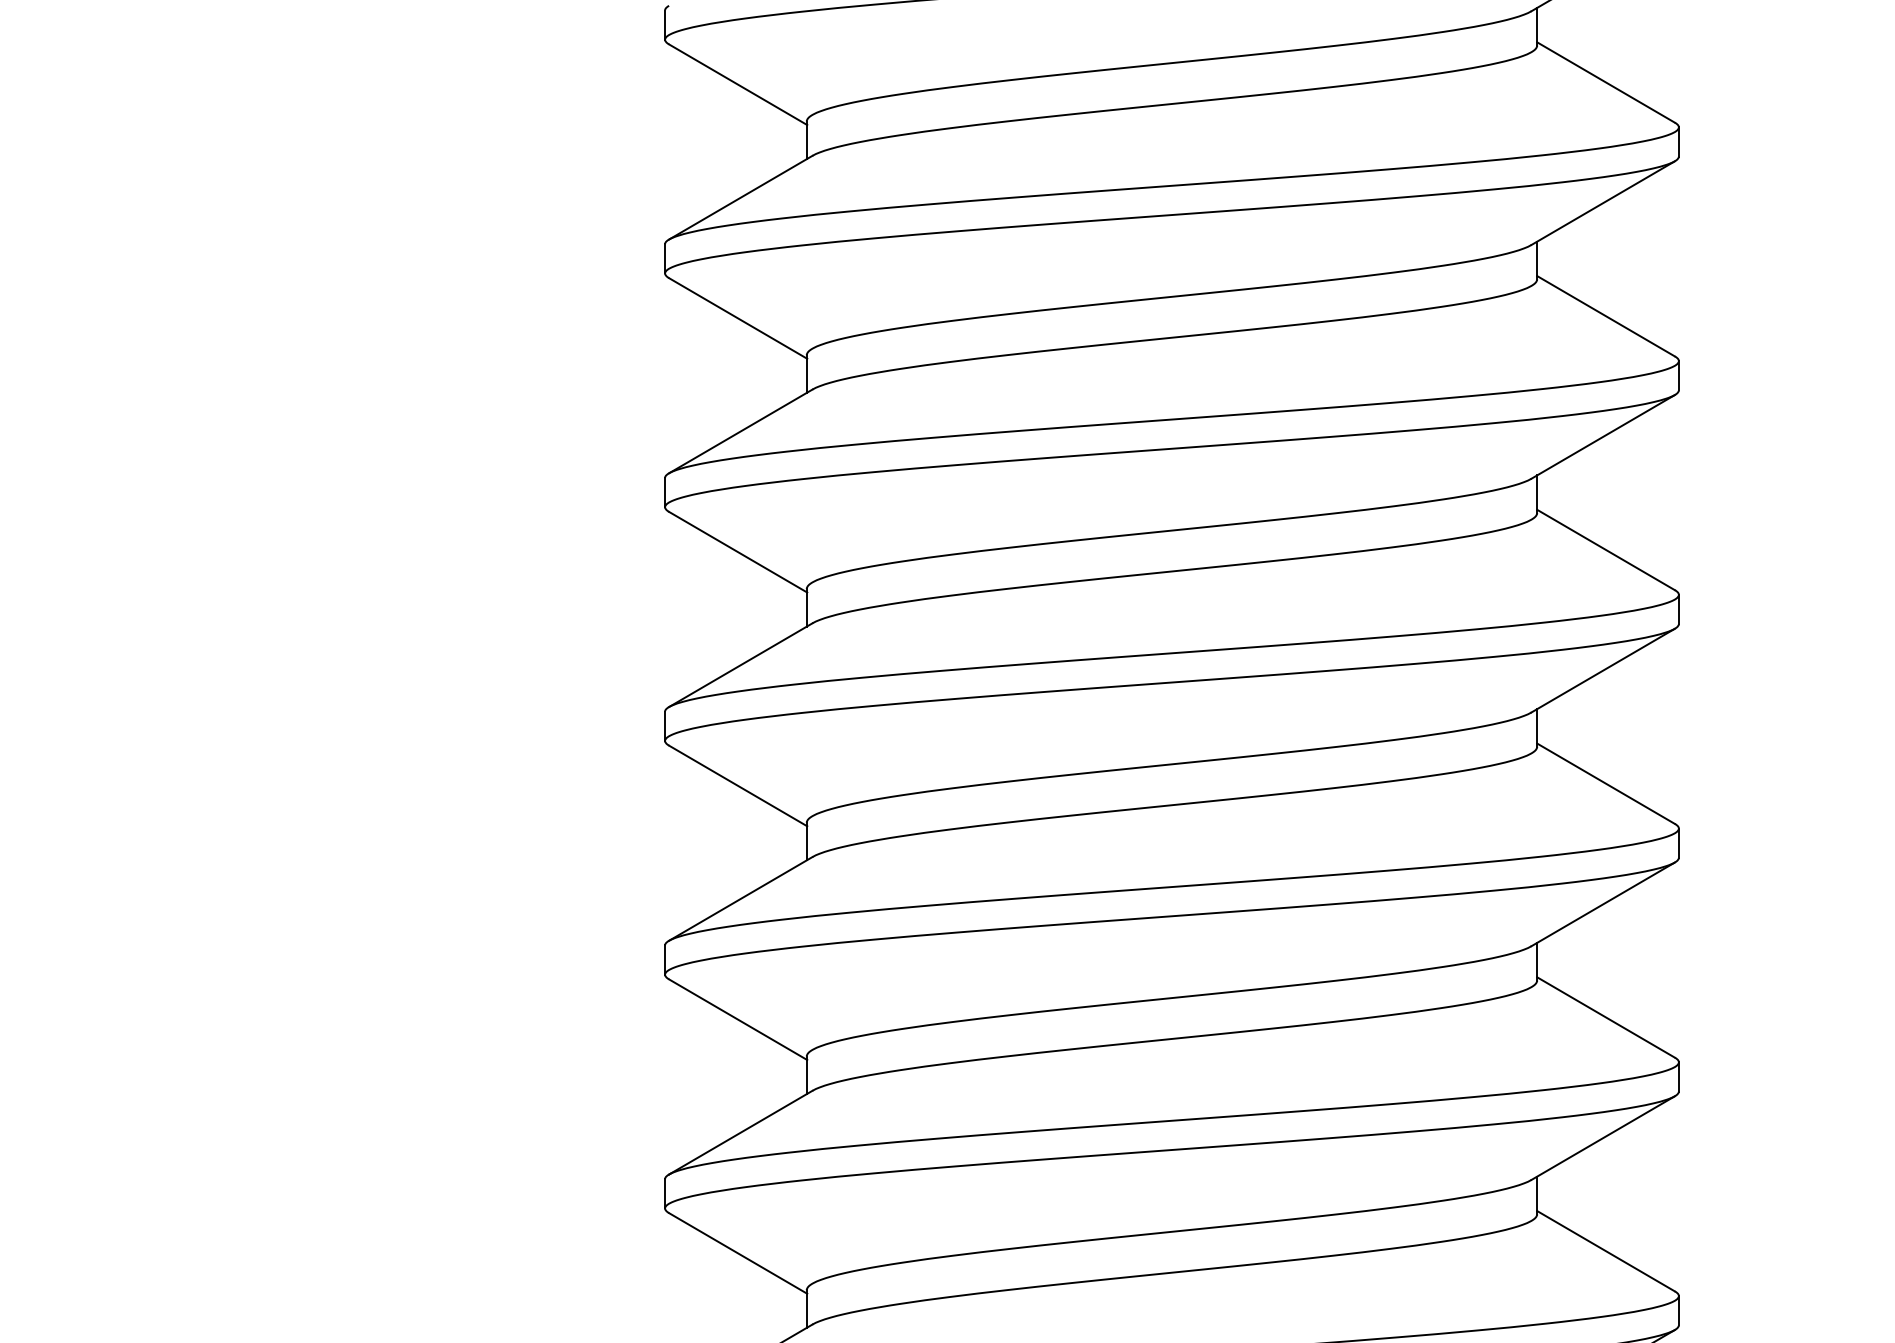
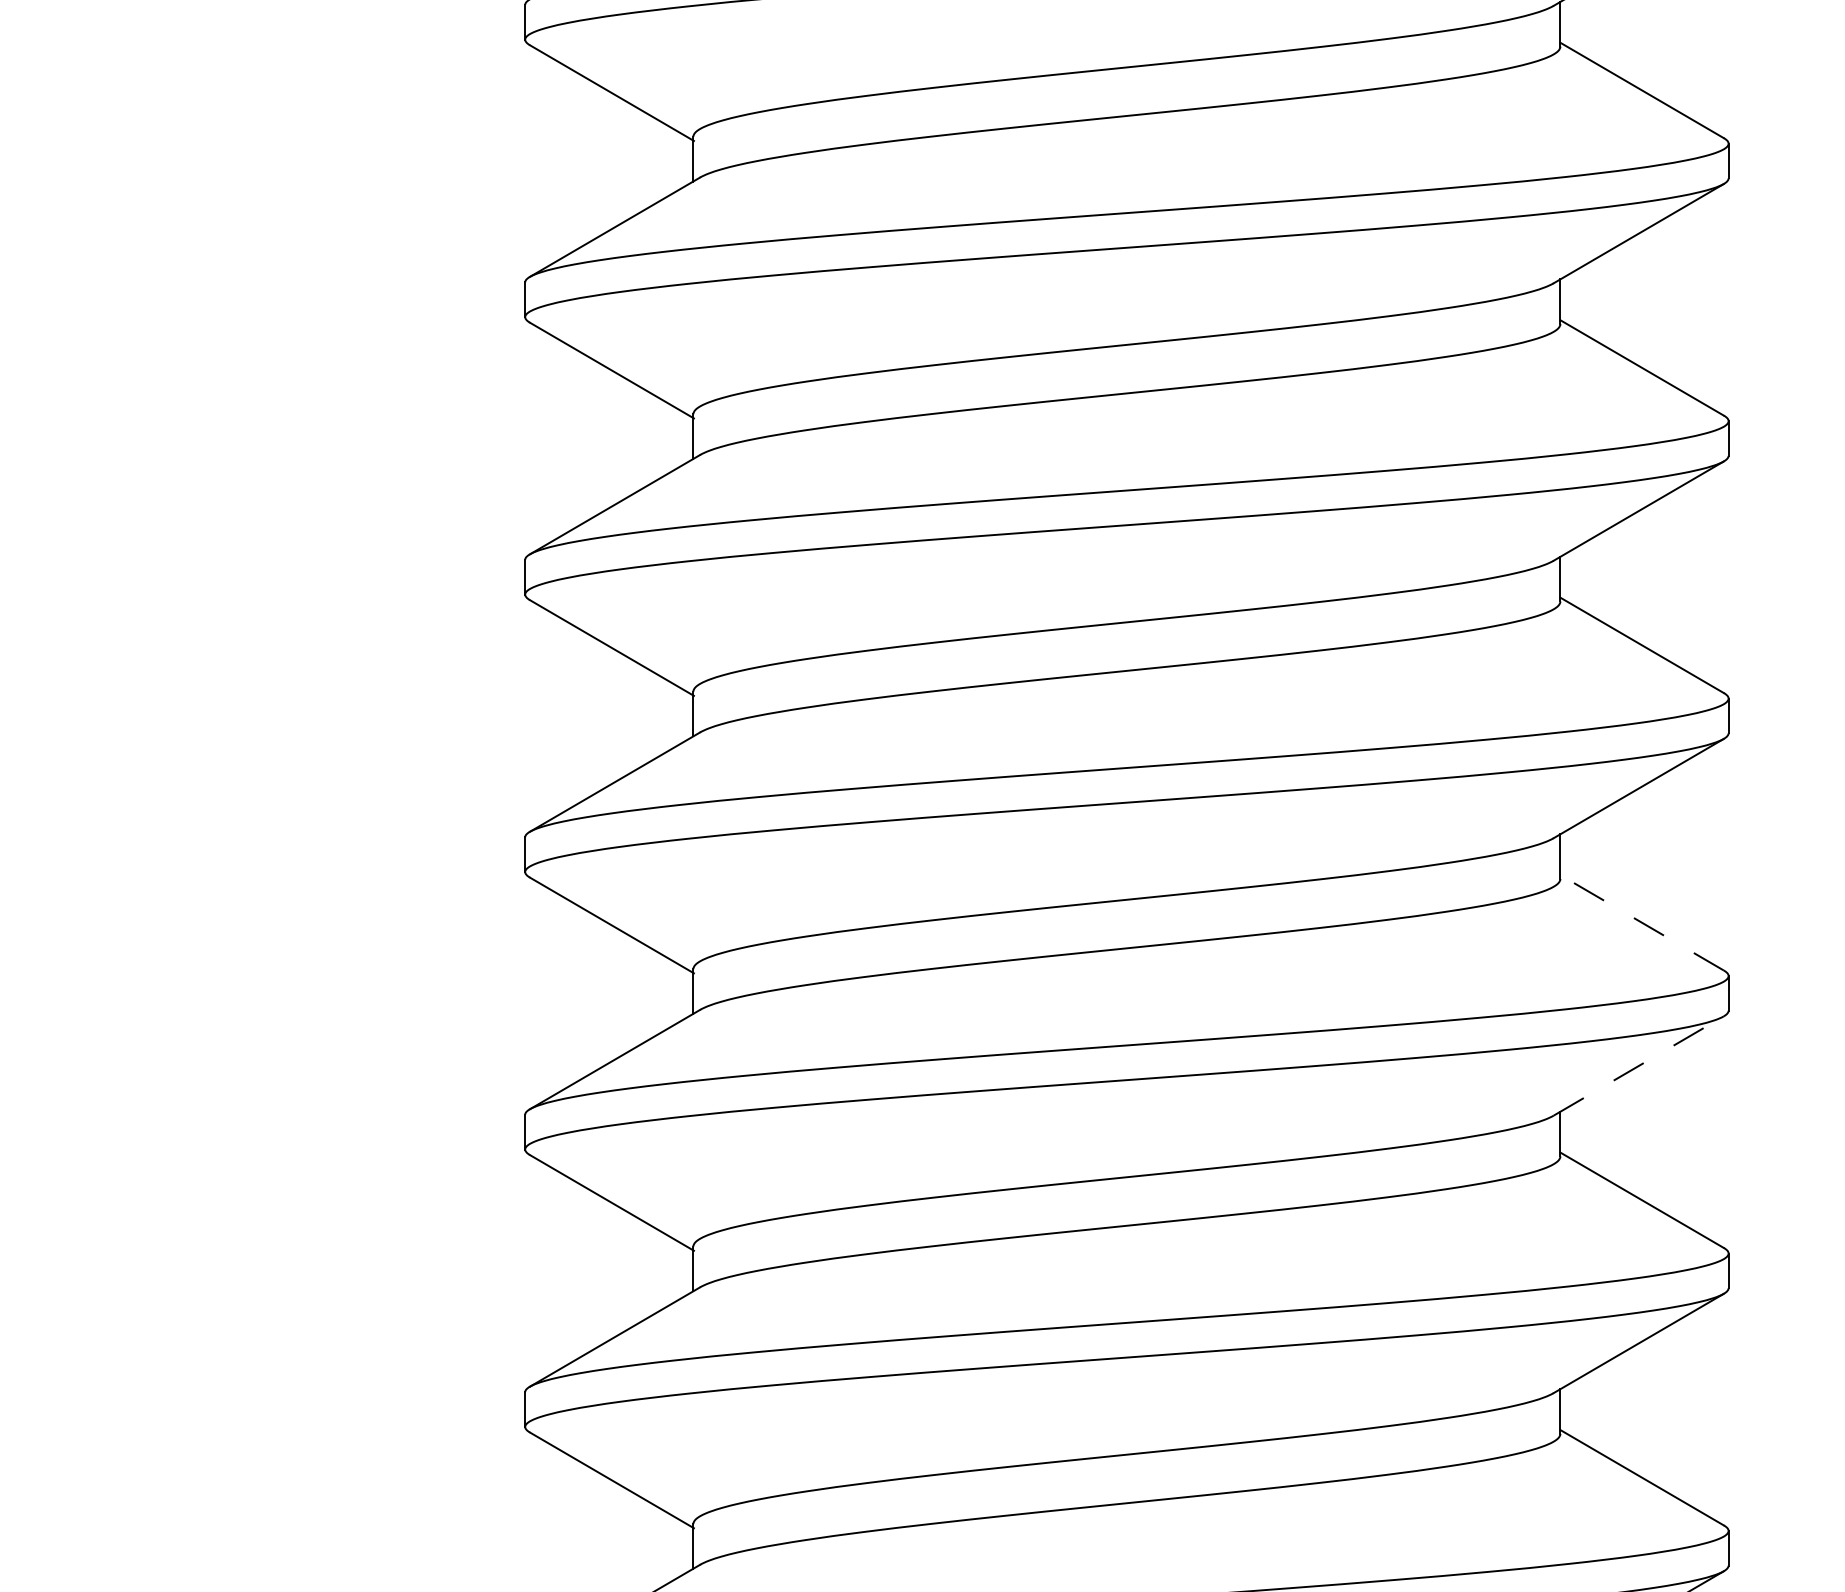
line: (1606, 783) -> (1642, 922), solid -> dashed
line: (1603, 904) -> (1639, 1066), solid -> dashed

